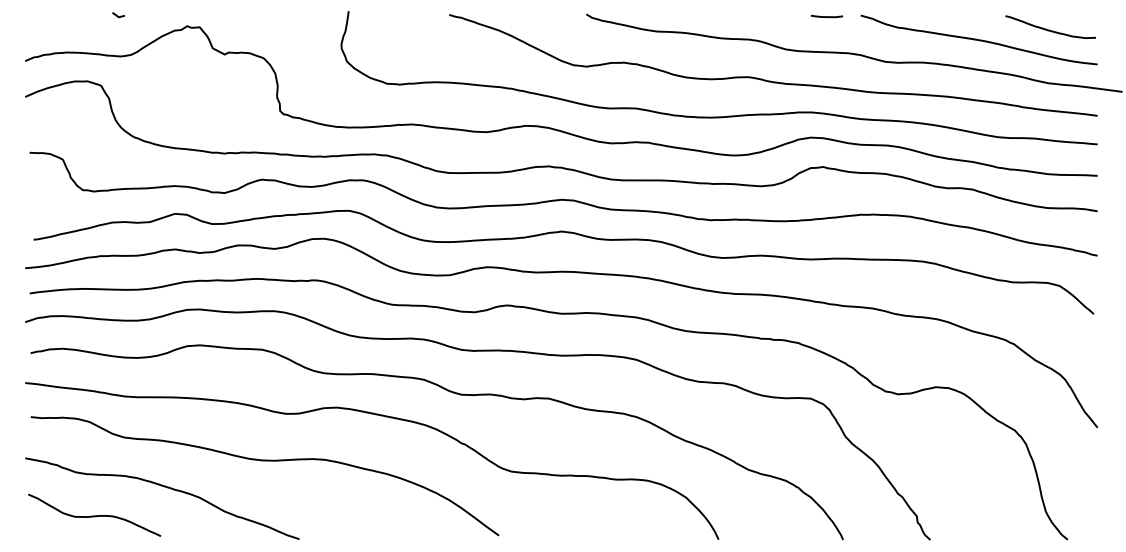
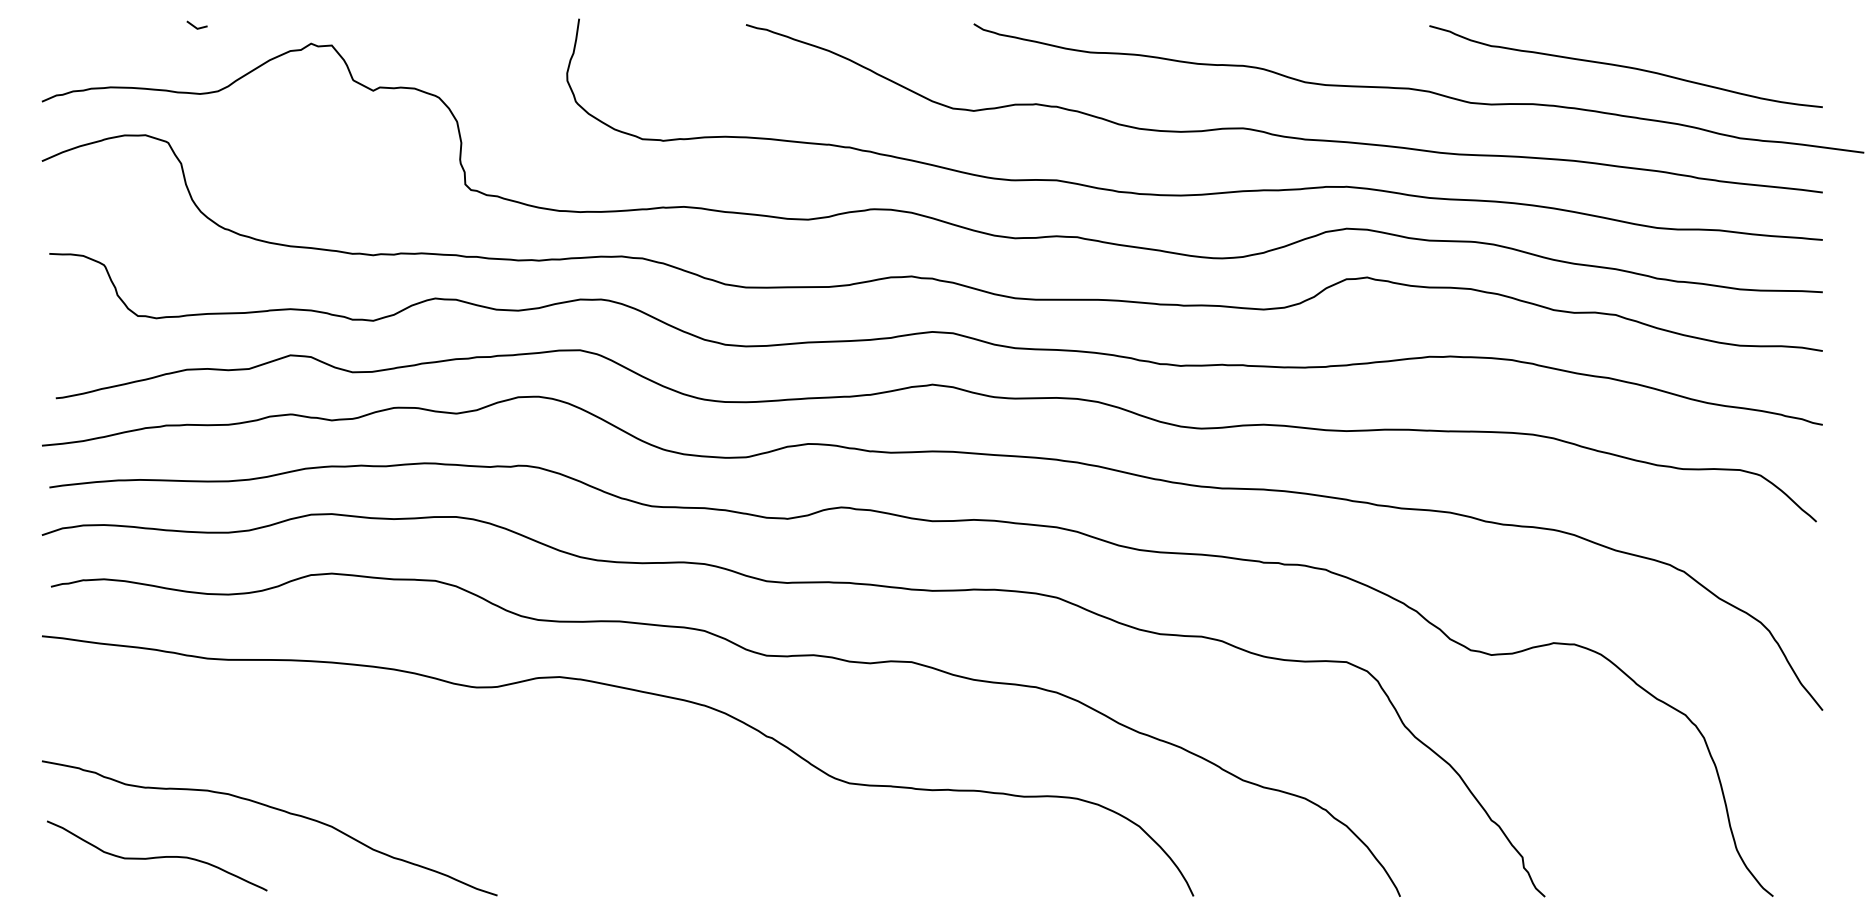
line: (826, 16) -> (1372, 27), removed
curve: (1049, 29) -> (1742, 49), removed
curve: (264, 461) -> (439, 766), removed

